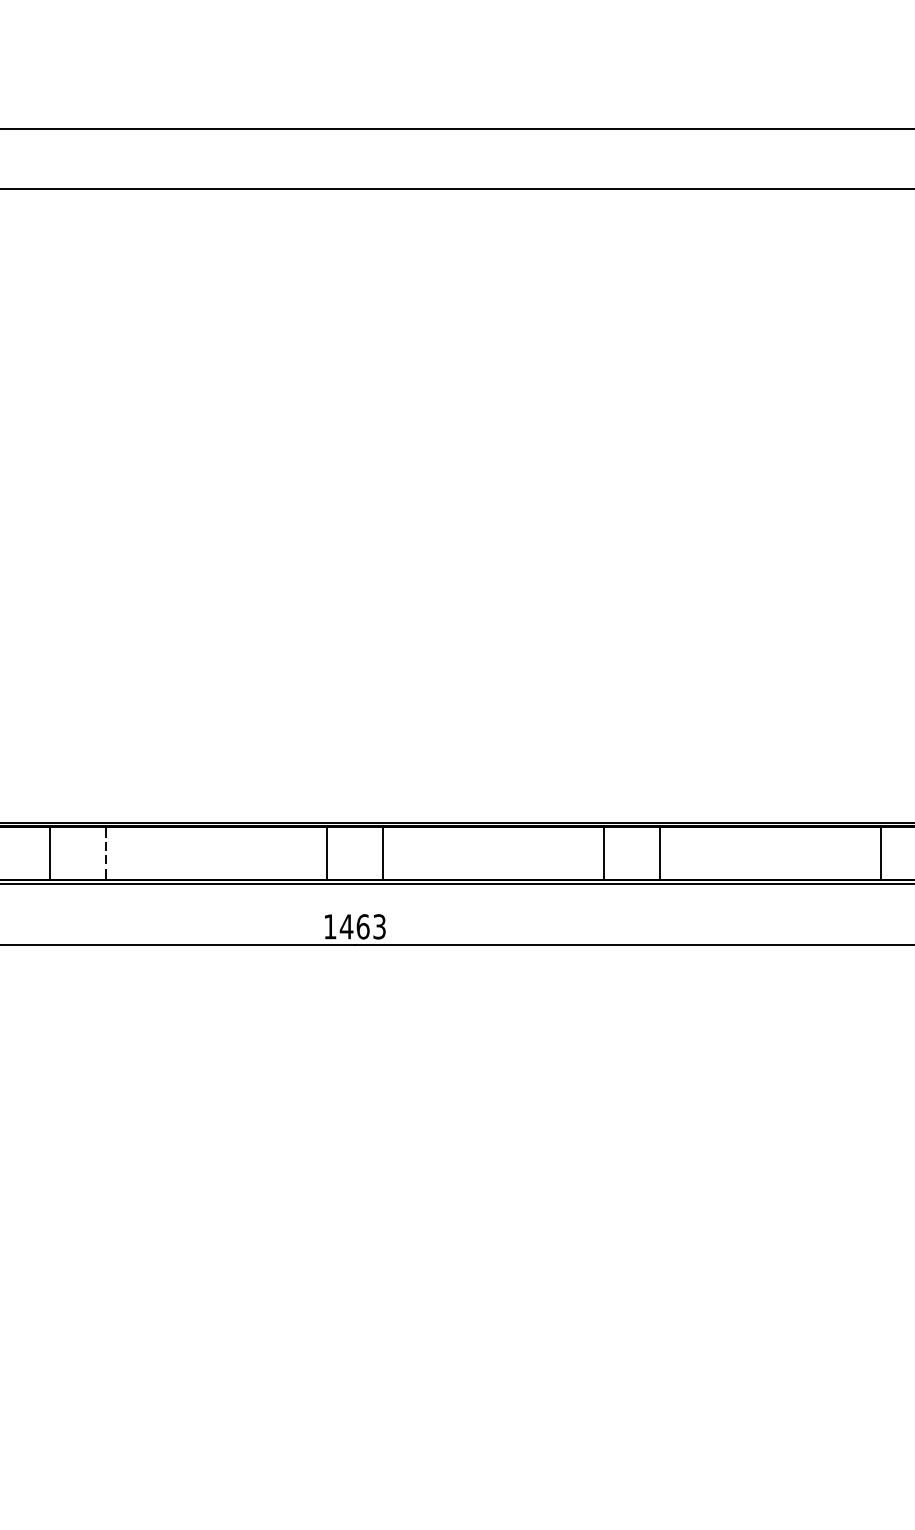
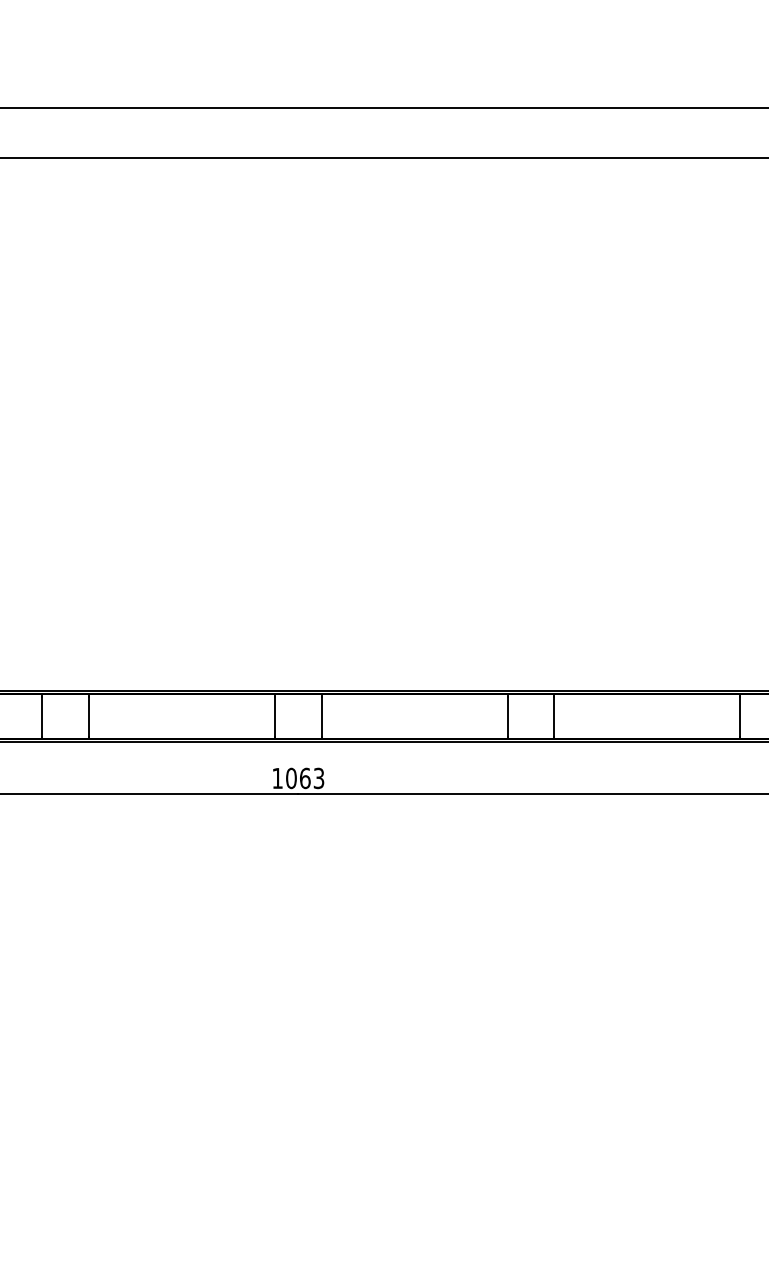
line: (105, 854) -> (88, 717), dashed -> solid
text: (346, 926) -> (291, 778), 1463 -> 1063

